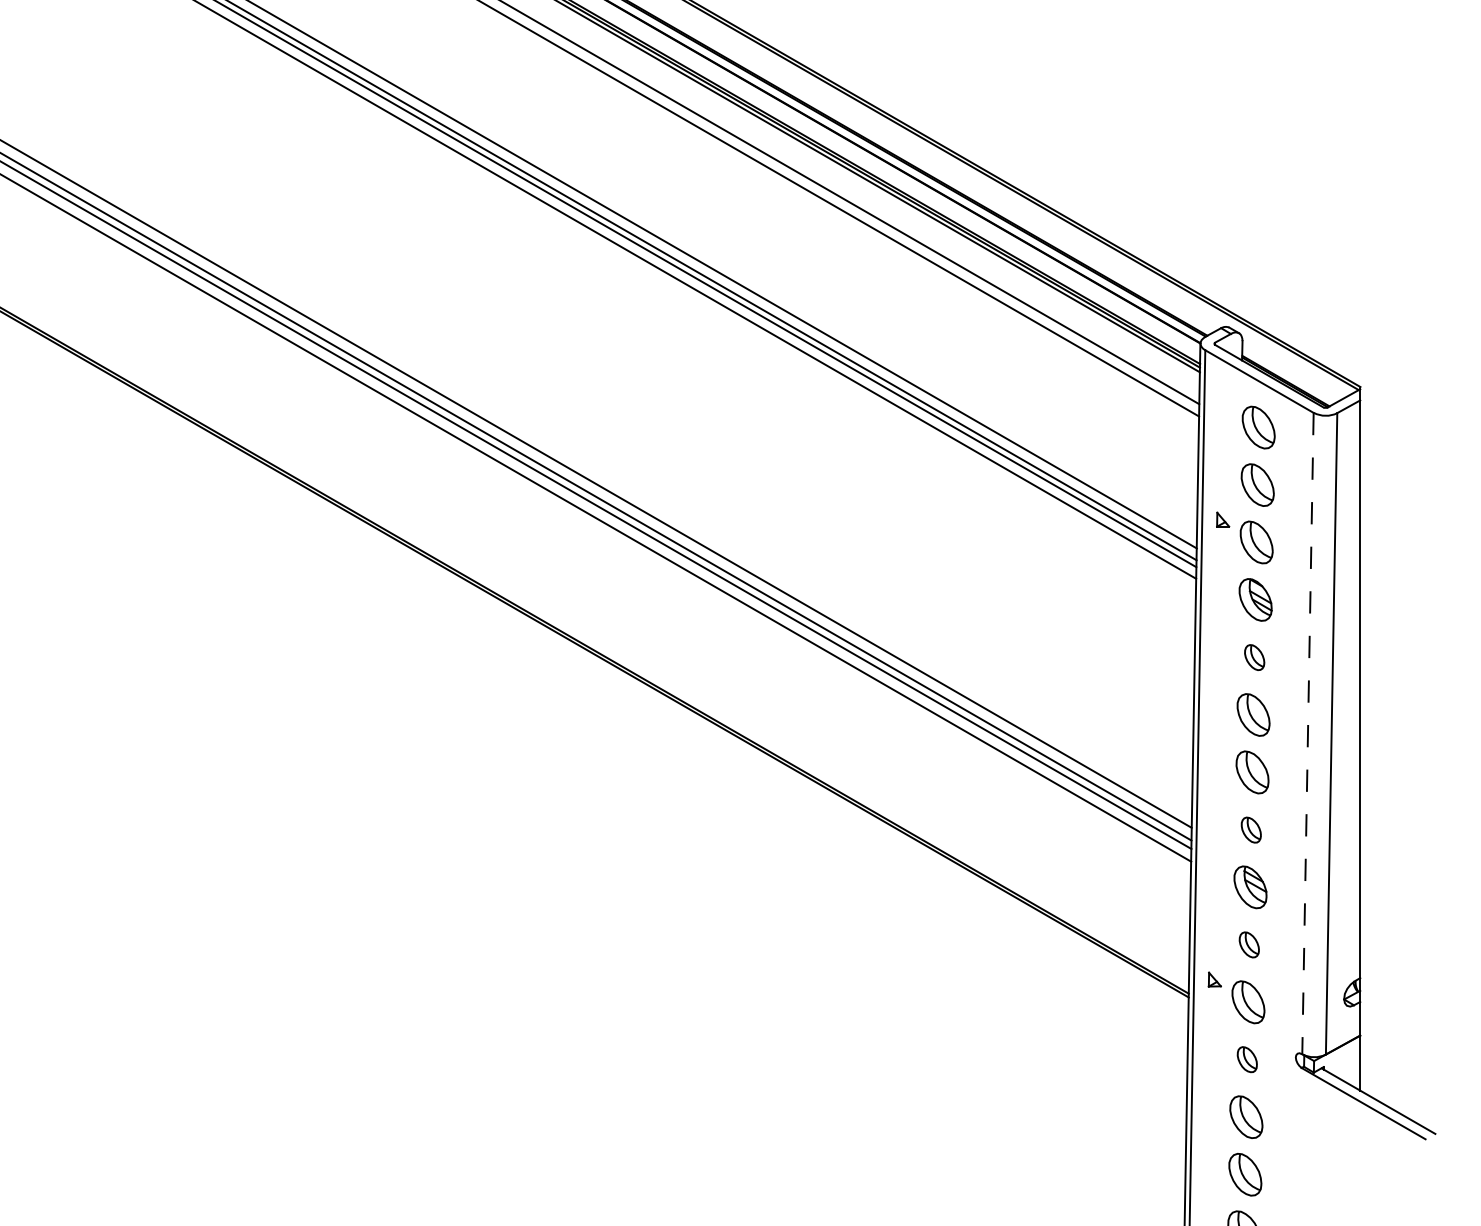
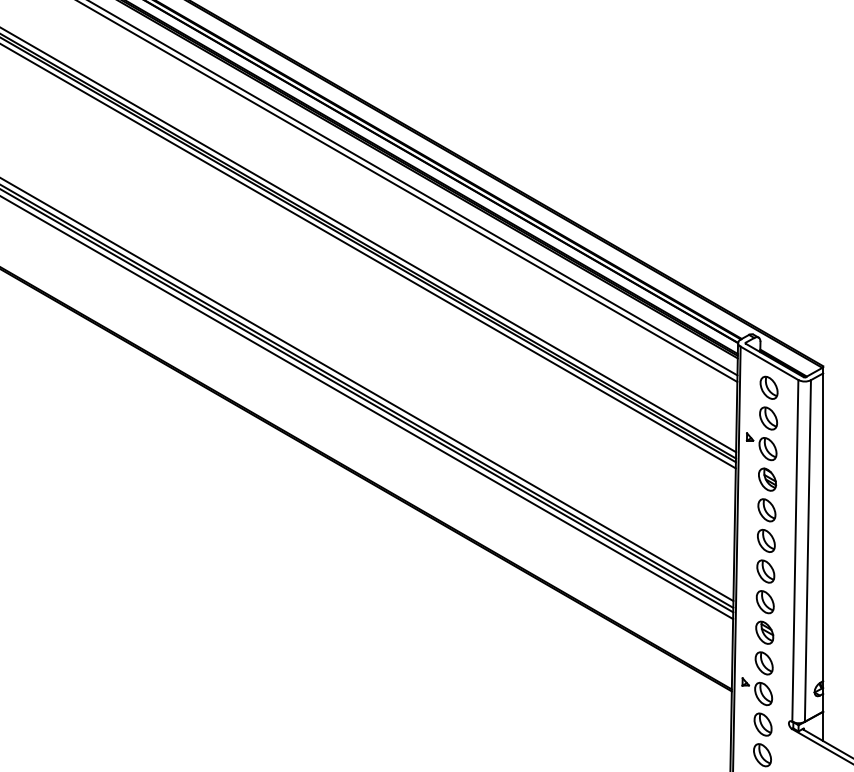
part: (1253, 657) -> (766, 510), size x1.67
line: (1308, 732) -> (795, 550), dashed -> solid
part: (1250, 830) -> (764, 602), size x1.67
part: (1248, 945) -> (763, 663), size x1.67
part: (1246, 1059) -> (762, 724), size x1.67

